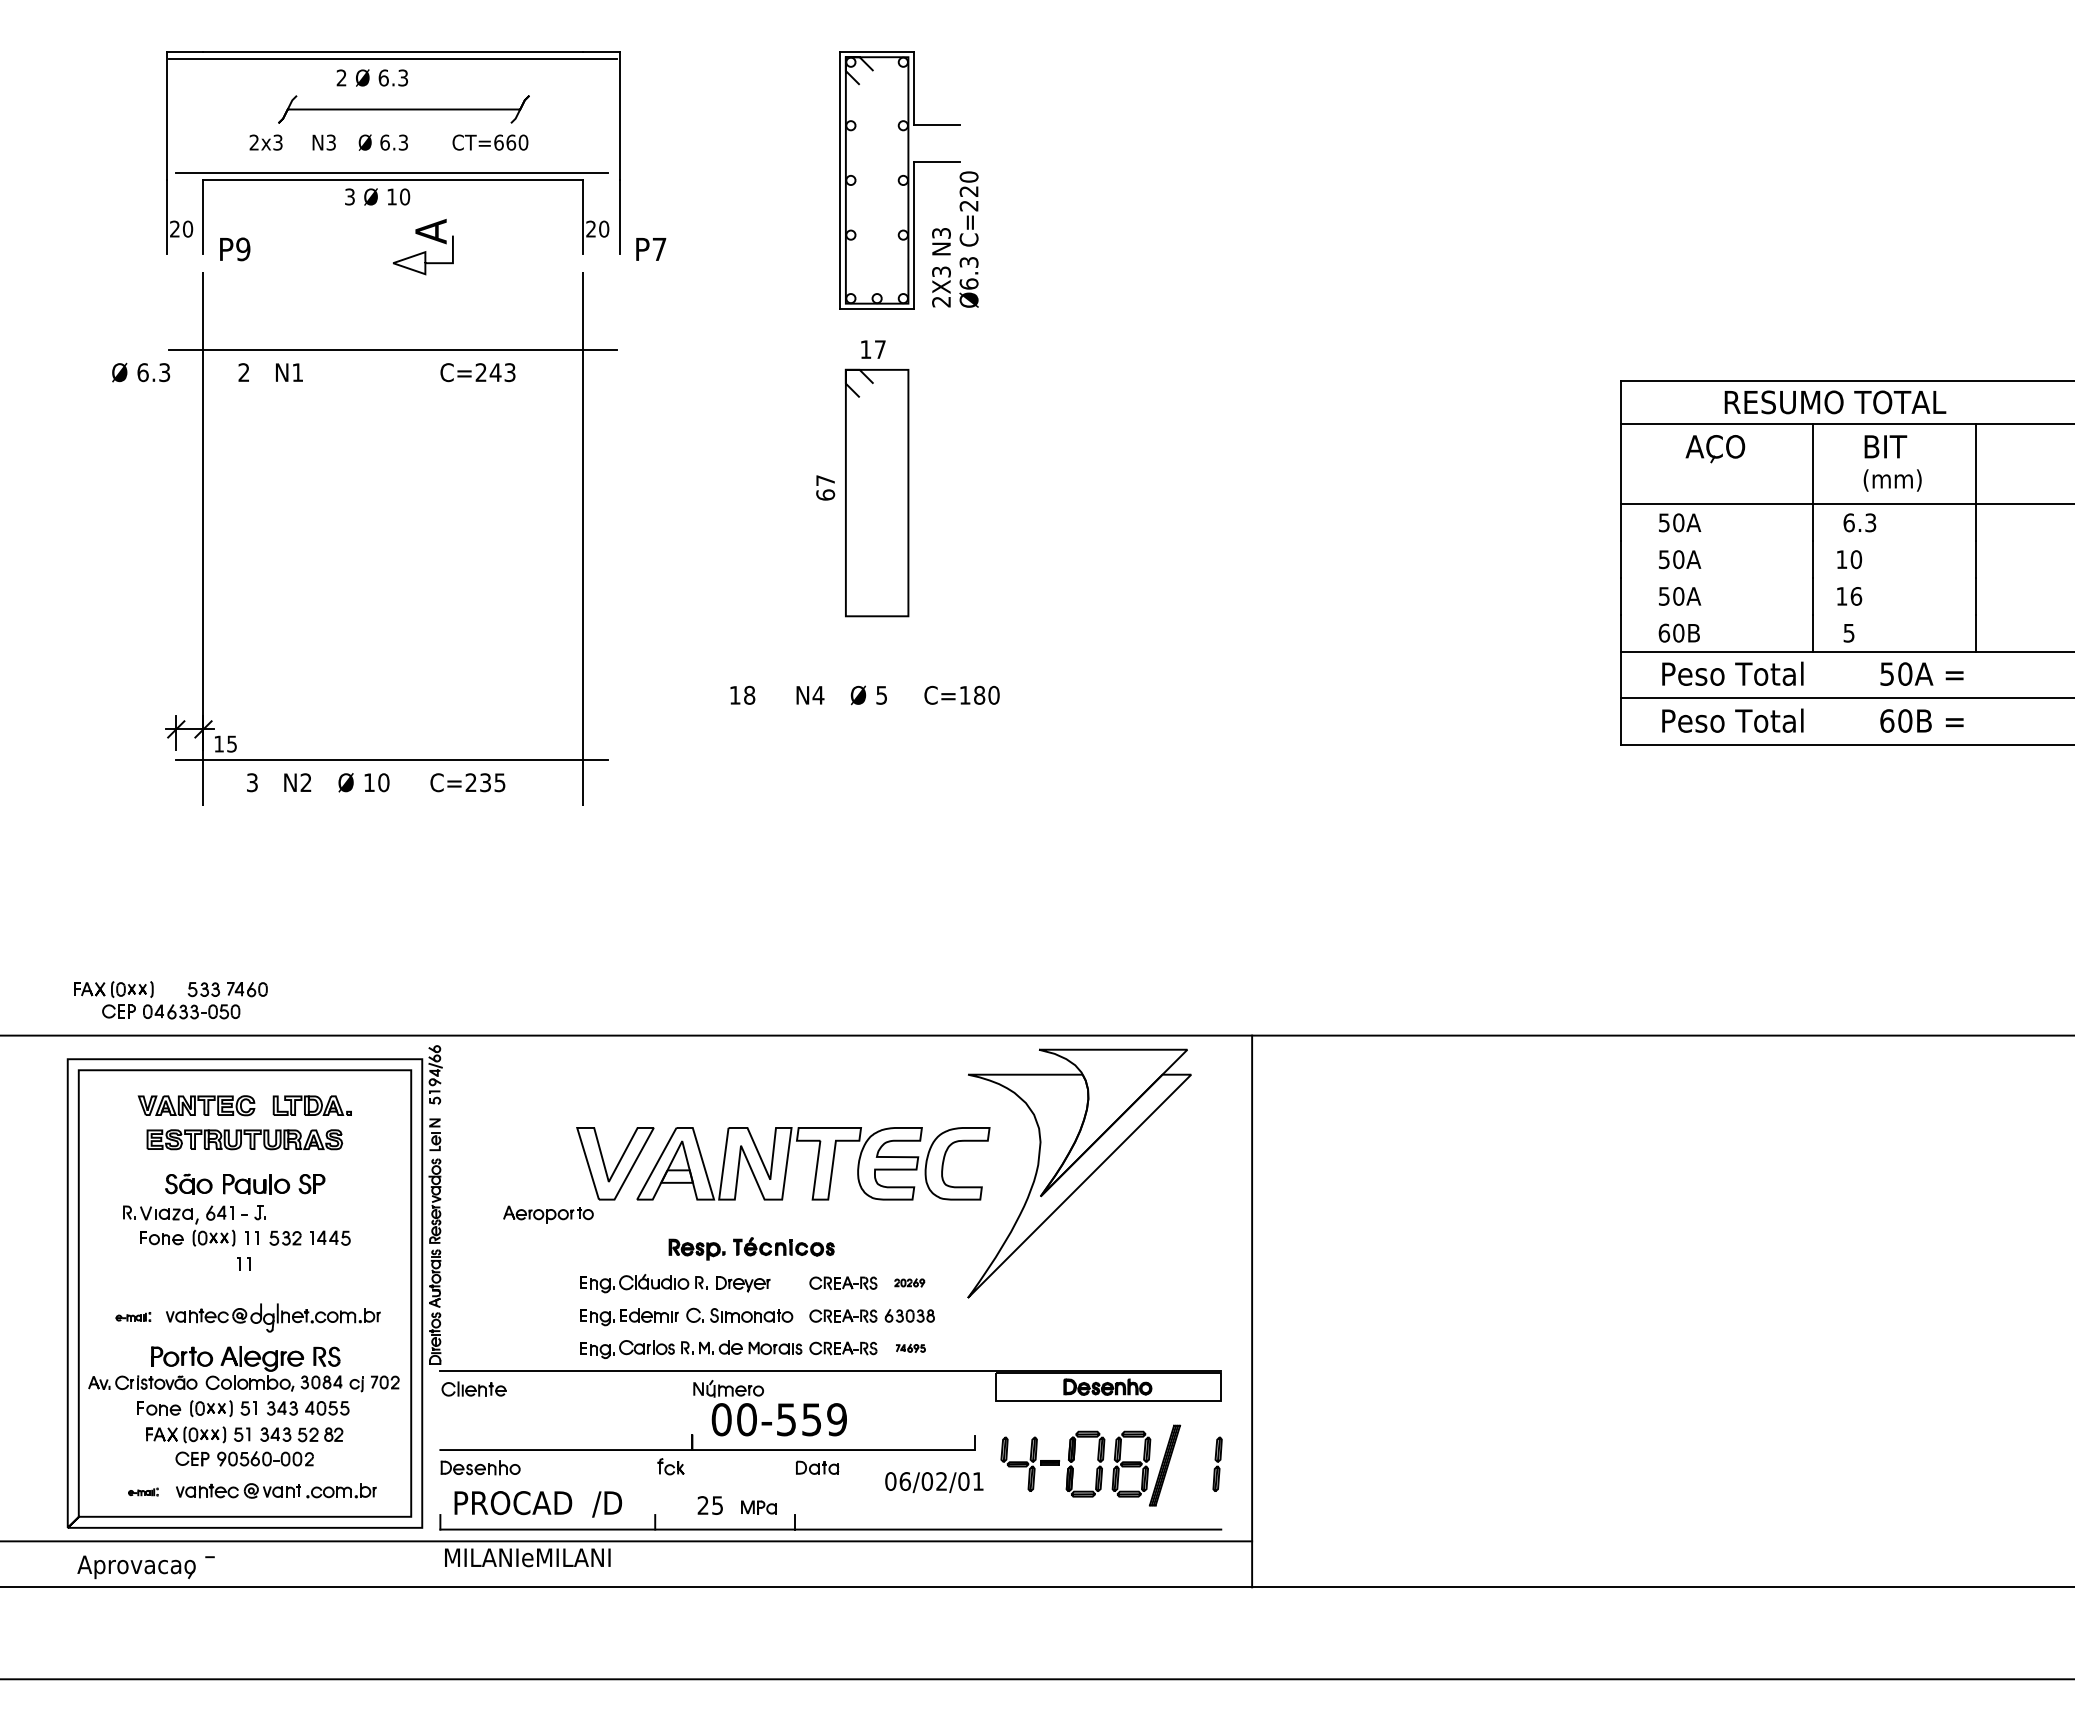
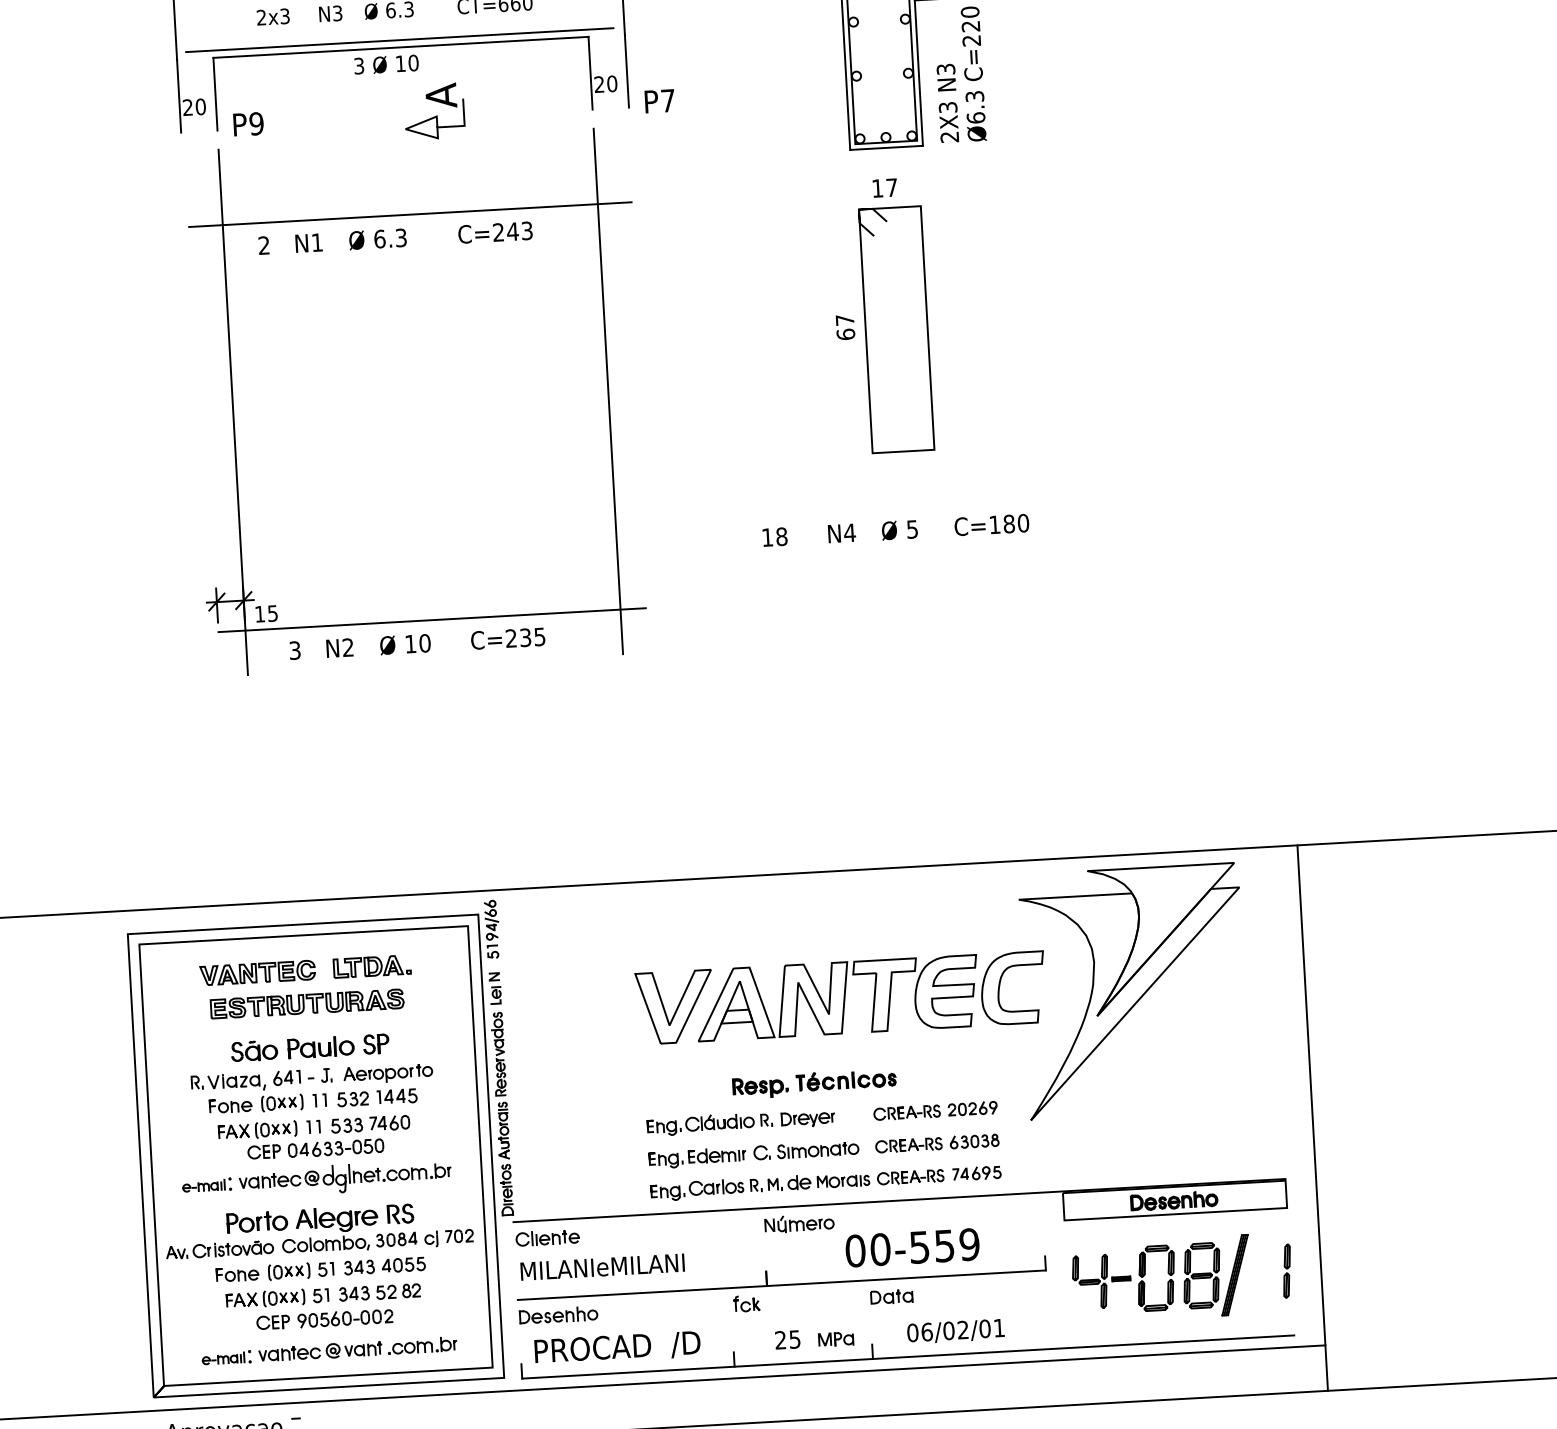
text: (141, 372) -> (378, 239), moved
part: (170, 1000) -> (314, 1138), moved
part: (548, 1214) -> (388, 1073), moved
part: (909, 1282) -> (972, 1108), size x1.67
part: (133, 1316) -> (207, 1184), size x1.43
part: (910, 1348) -> (976, 1173), size x1.67
text: (778, 1419) -> (911, 1247), moved
text: (934, 1482) -> (956, 1331), moved
part: (143, 1491) -> (226, 1357), size x1.67
text: (527, 1557) -> (602, 1266), moved

